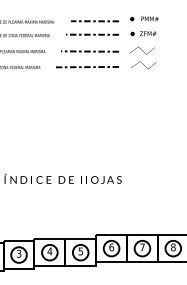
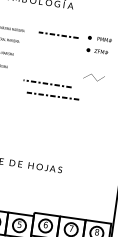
line: (93, 34) -> (55, 46), removed
line: (141, 49) -> (93, 64), removed
line: (89, 51) -> (47, 83), moved
line: (87, 67) -> (52, 96), moved

